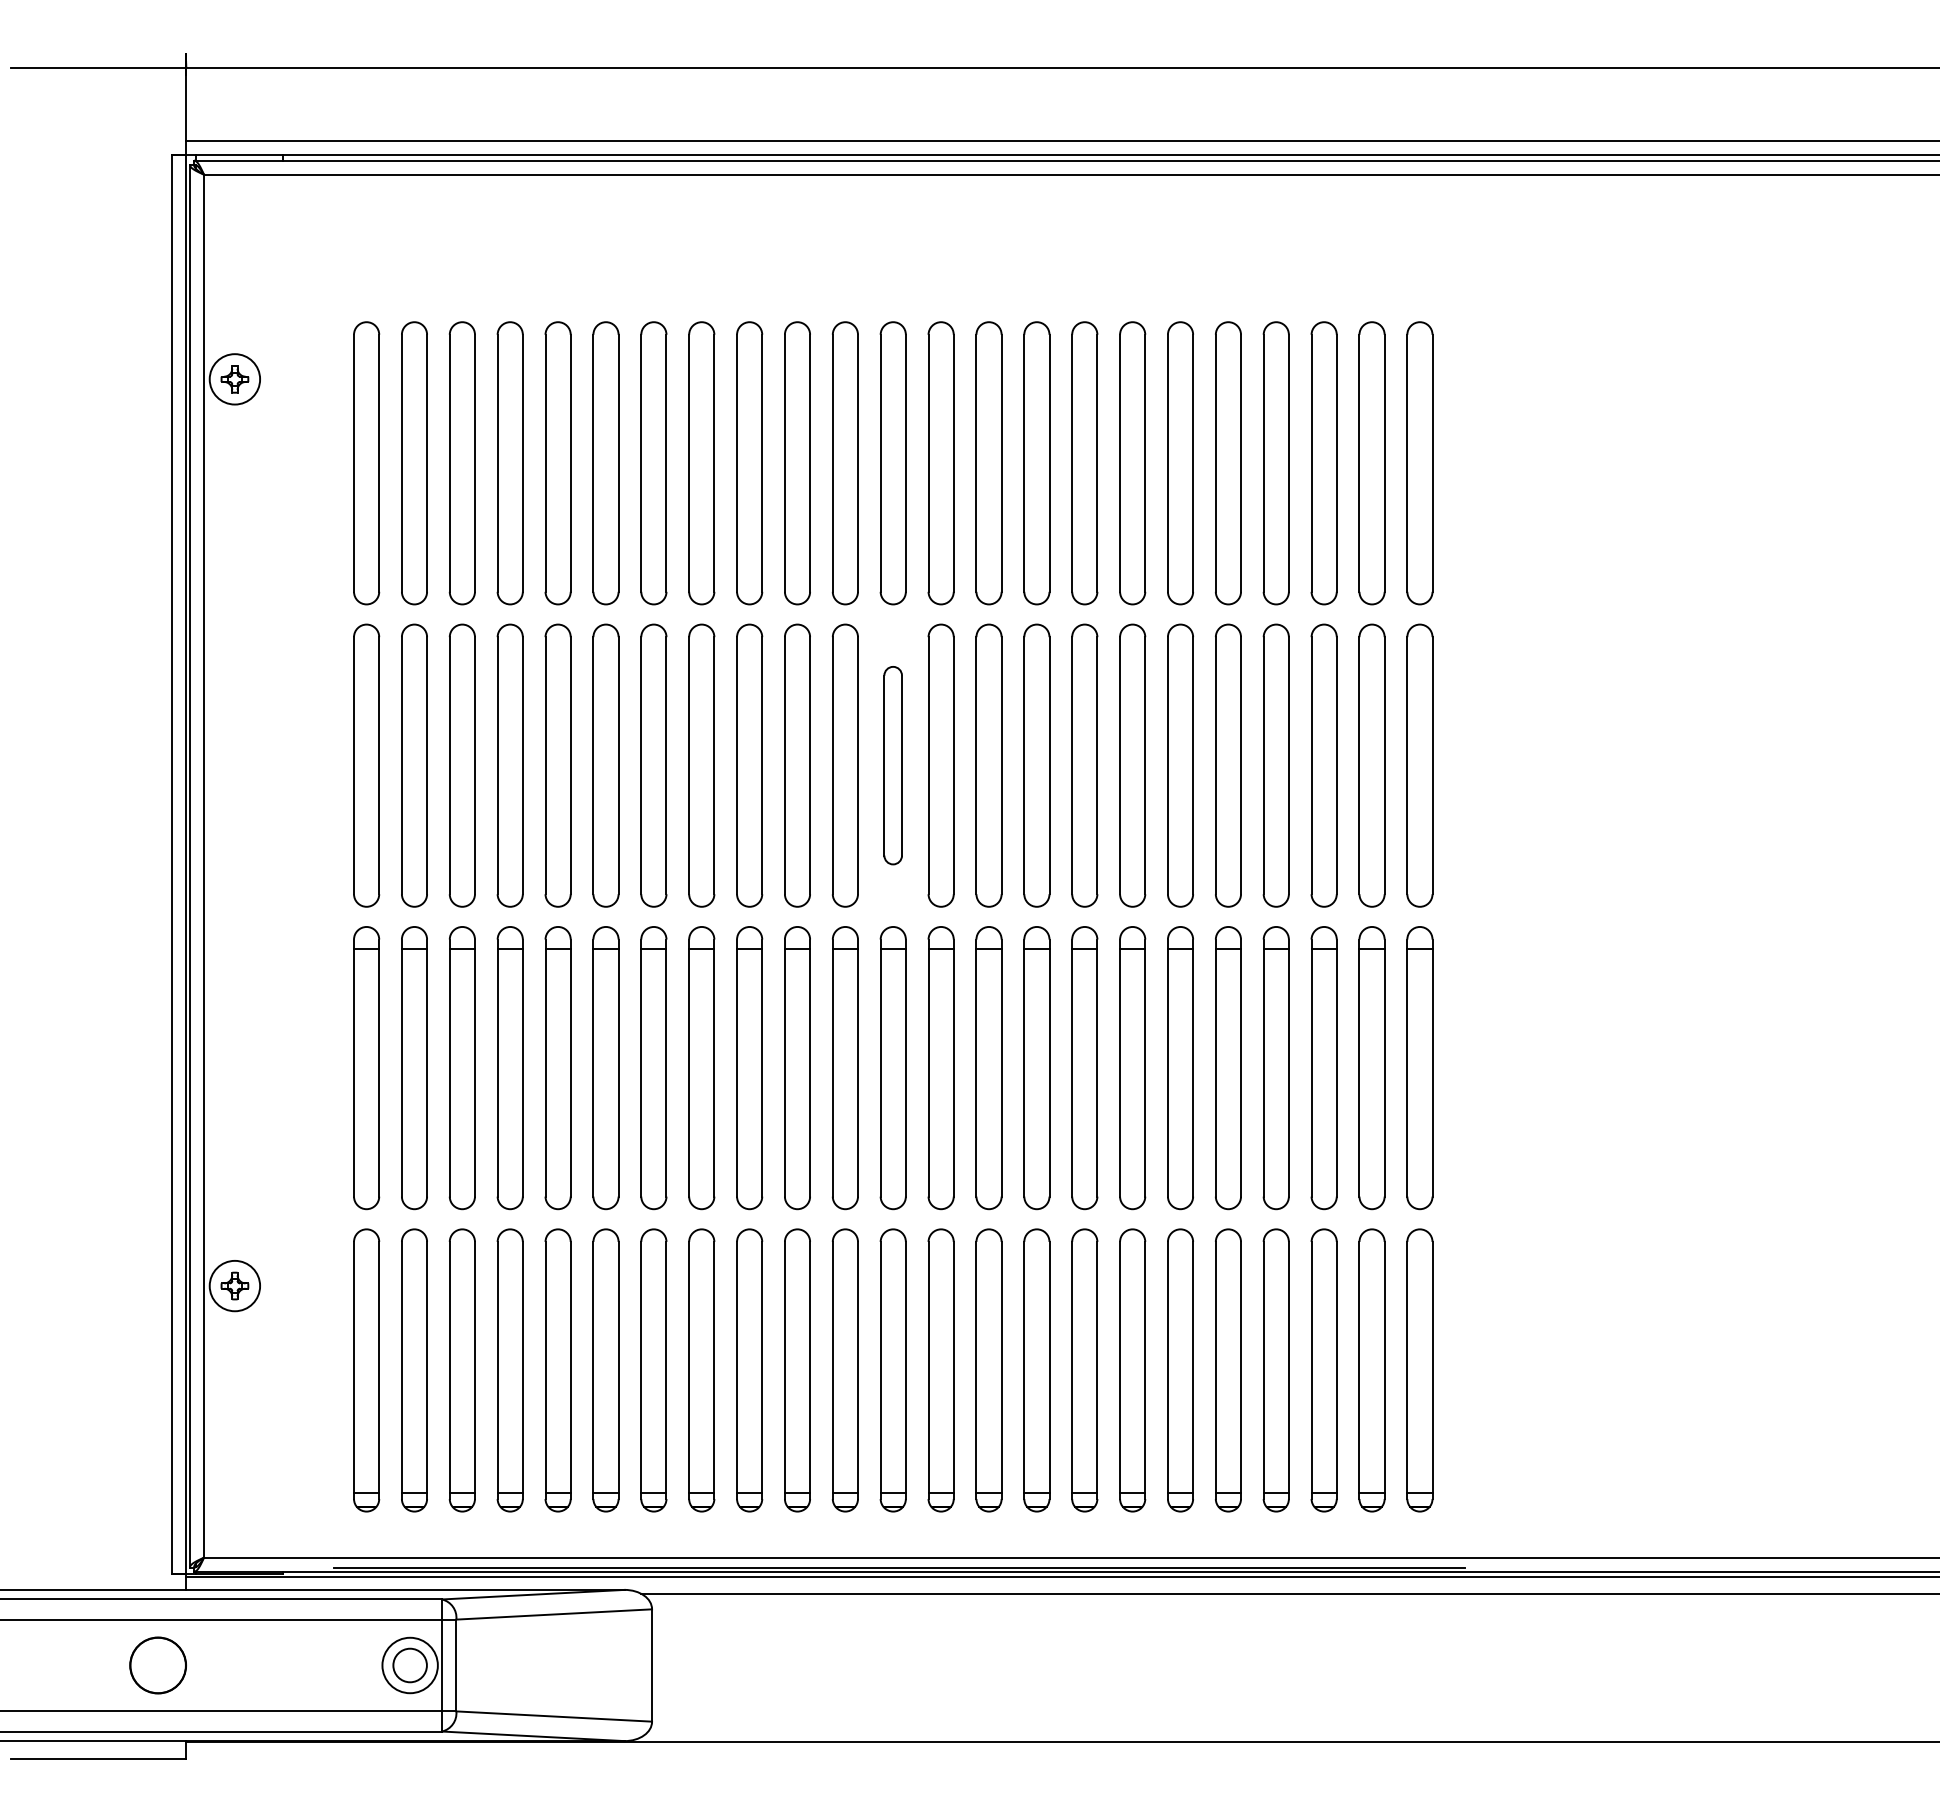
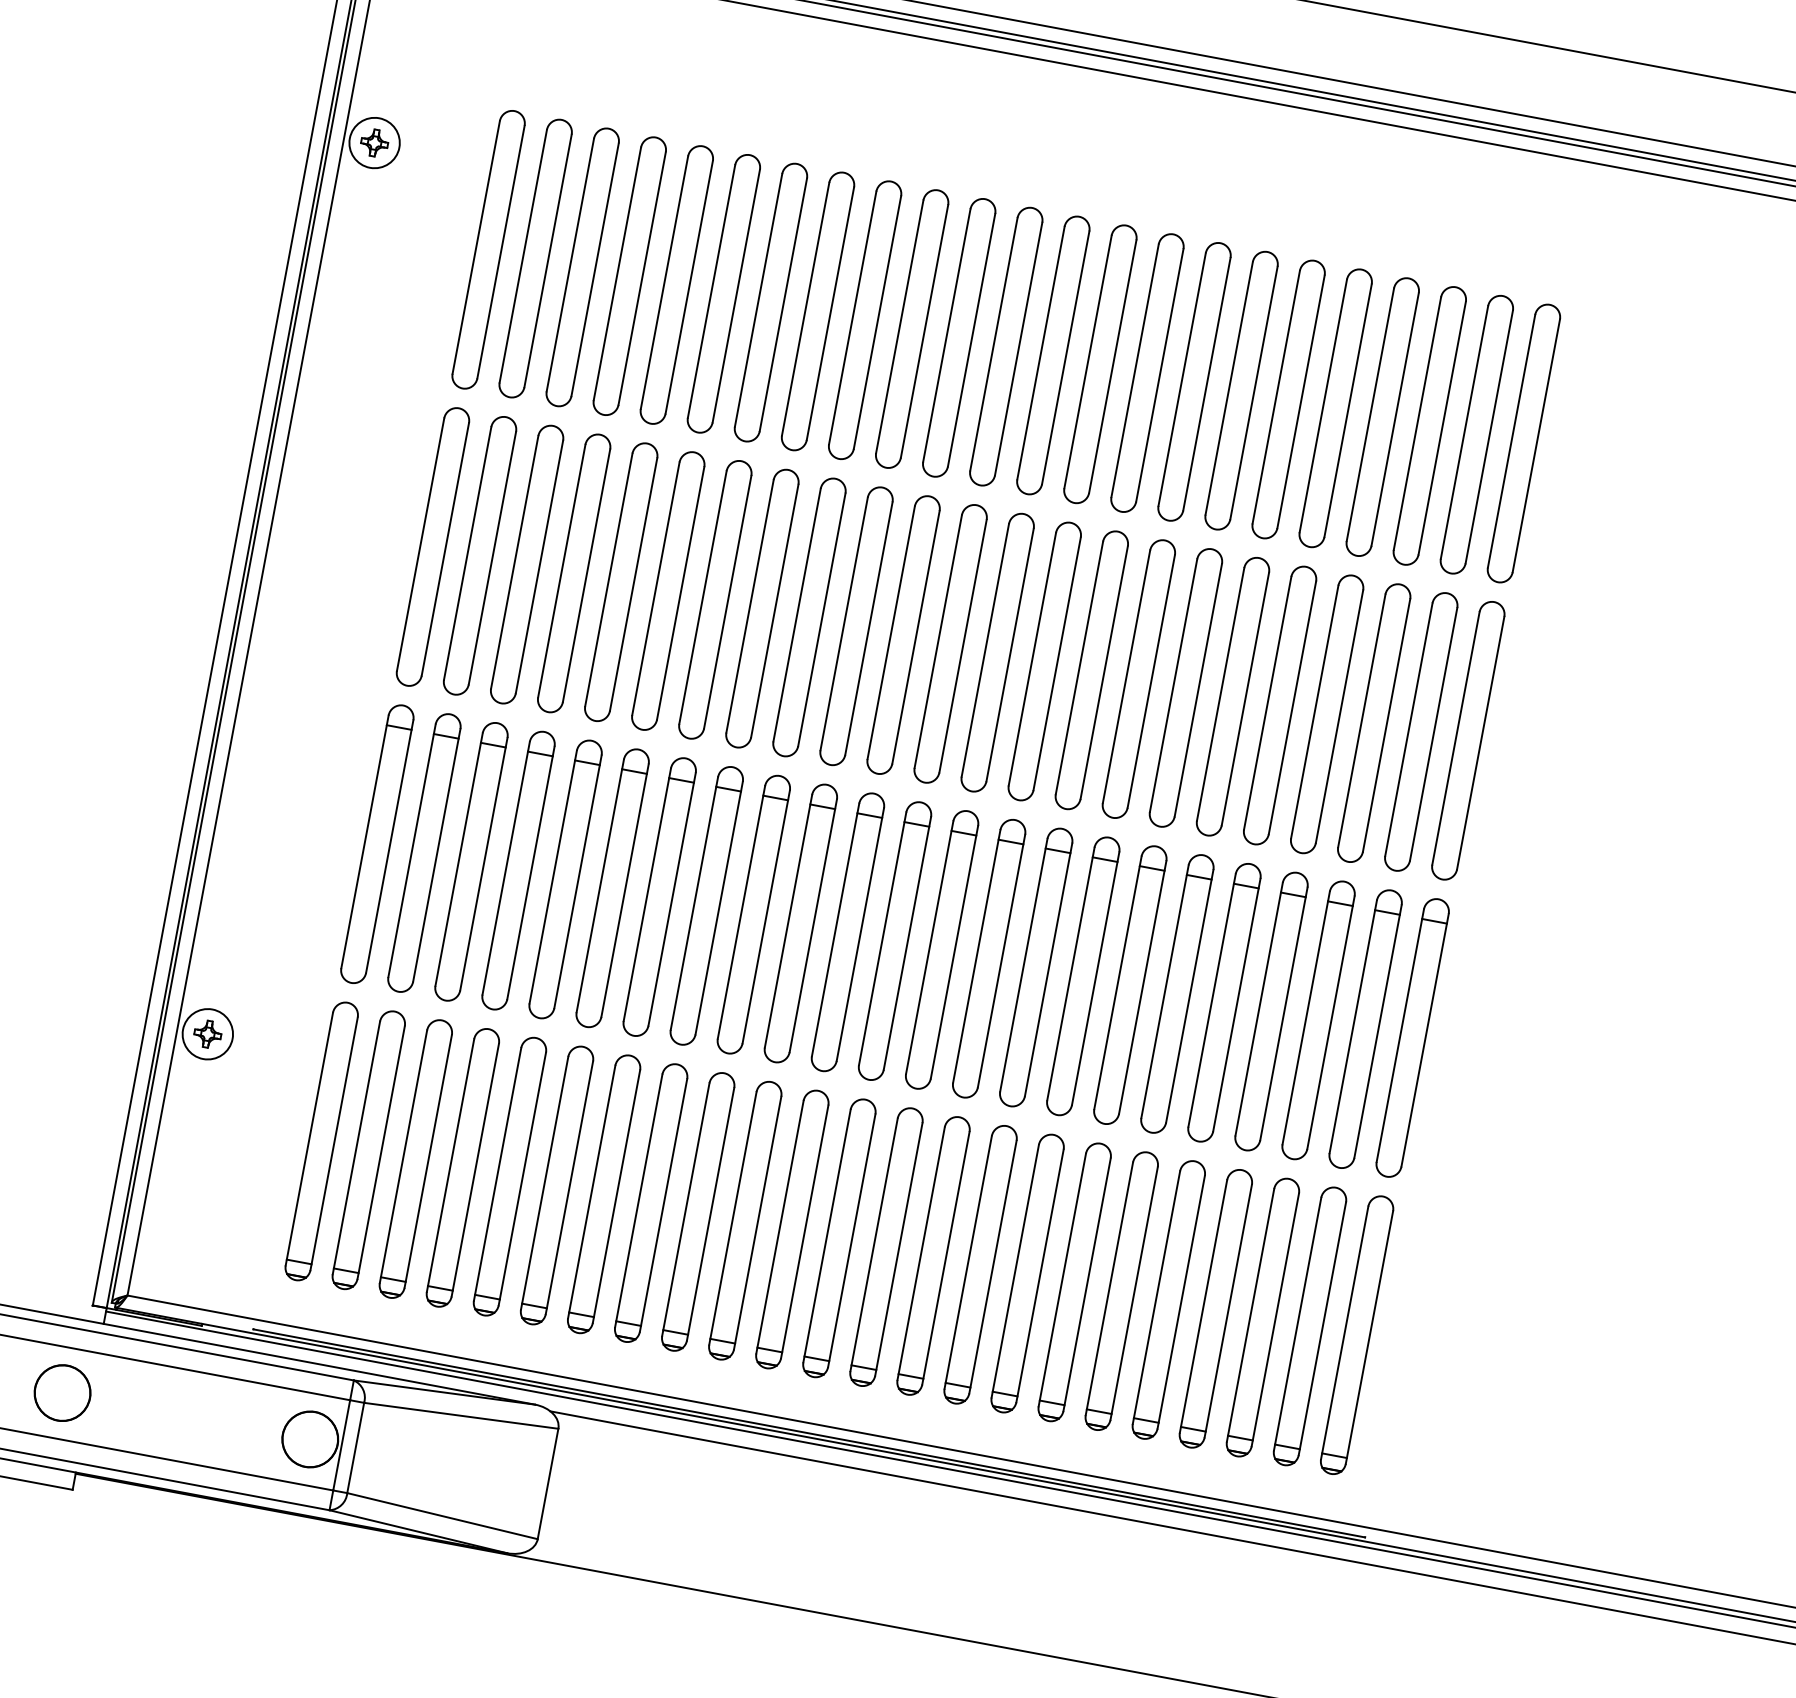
part: (892, 765) -> (949, 643), size x1.43
circle: (410, 1665) -> (310, 1439), size x1.67

